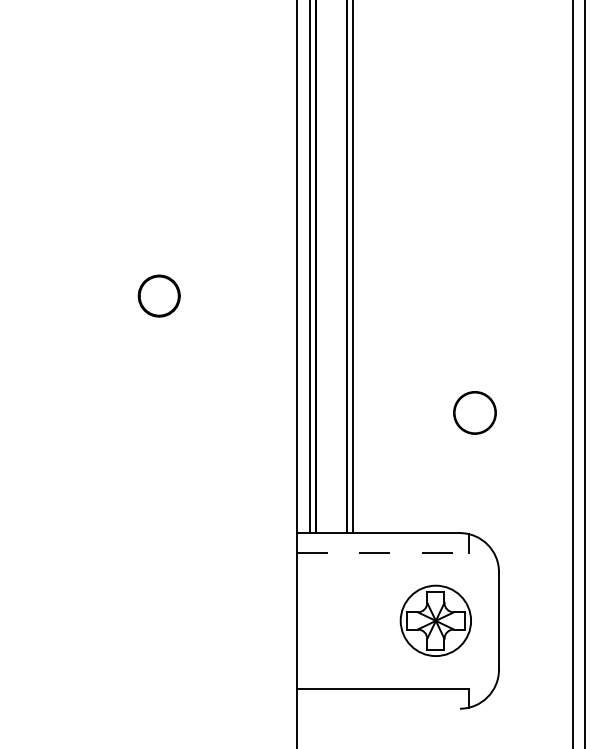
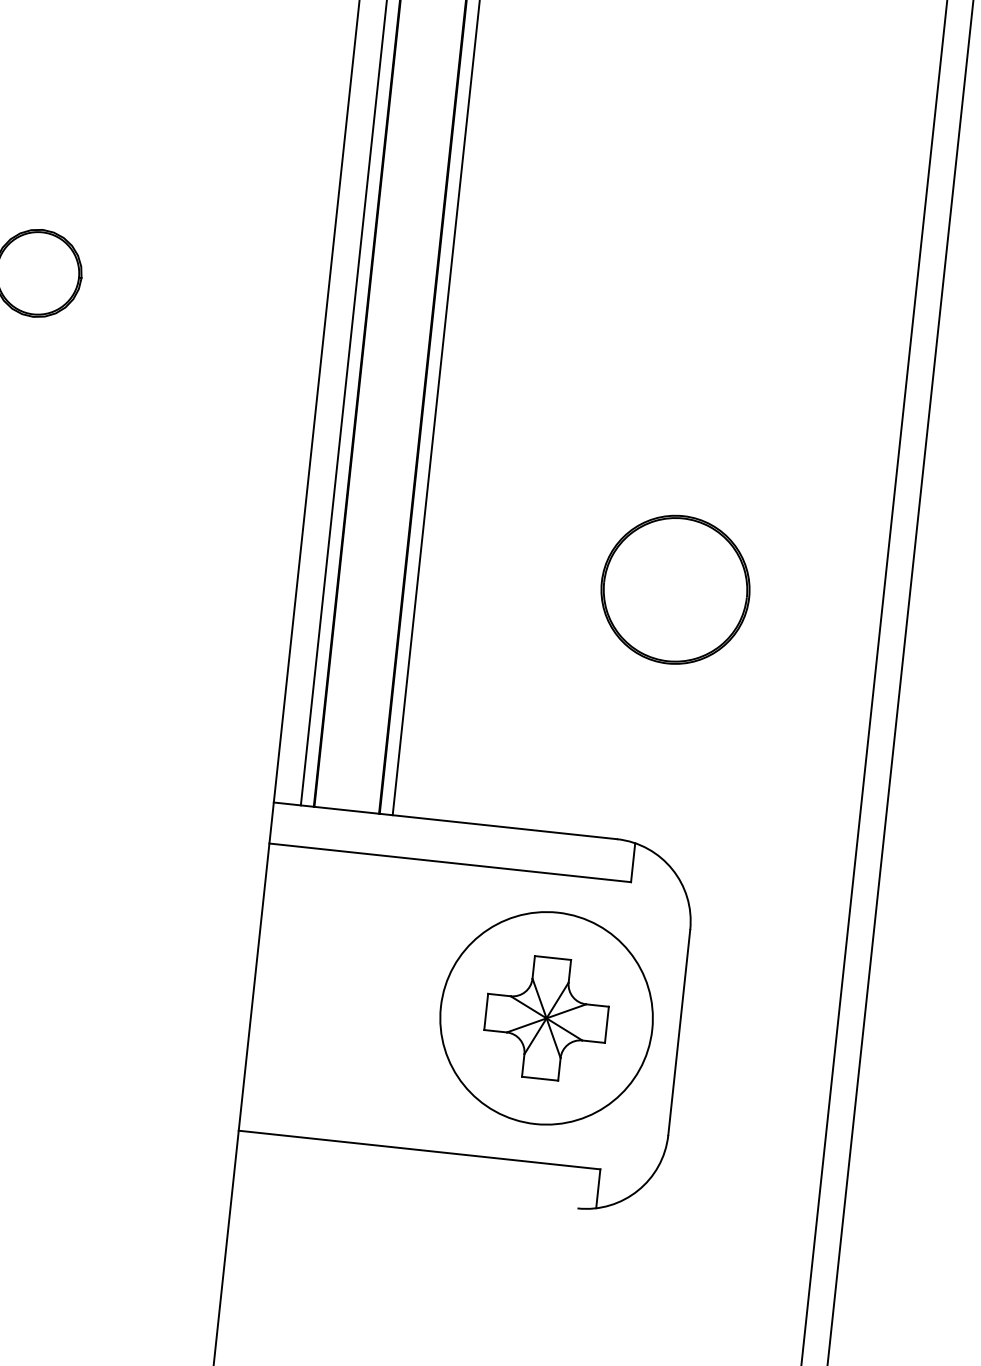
circle: (474, 412) -> (674, 588), size x1.67
line: (383, 552) -> (451, 862), dashed -> solid
circle: (435, 620) -> (545, 1017), size x1.43

